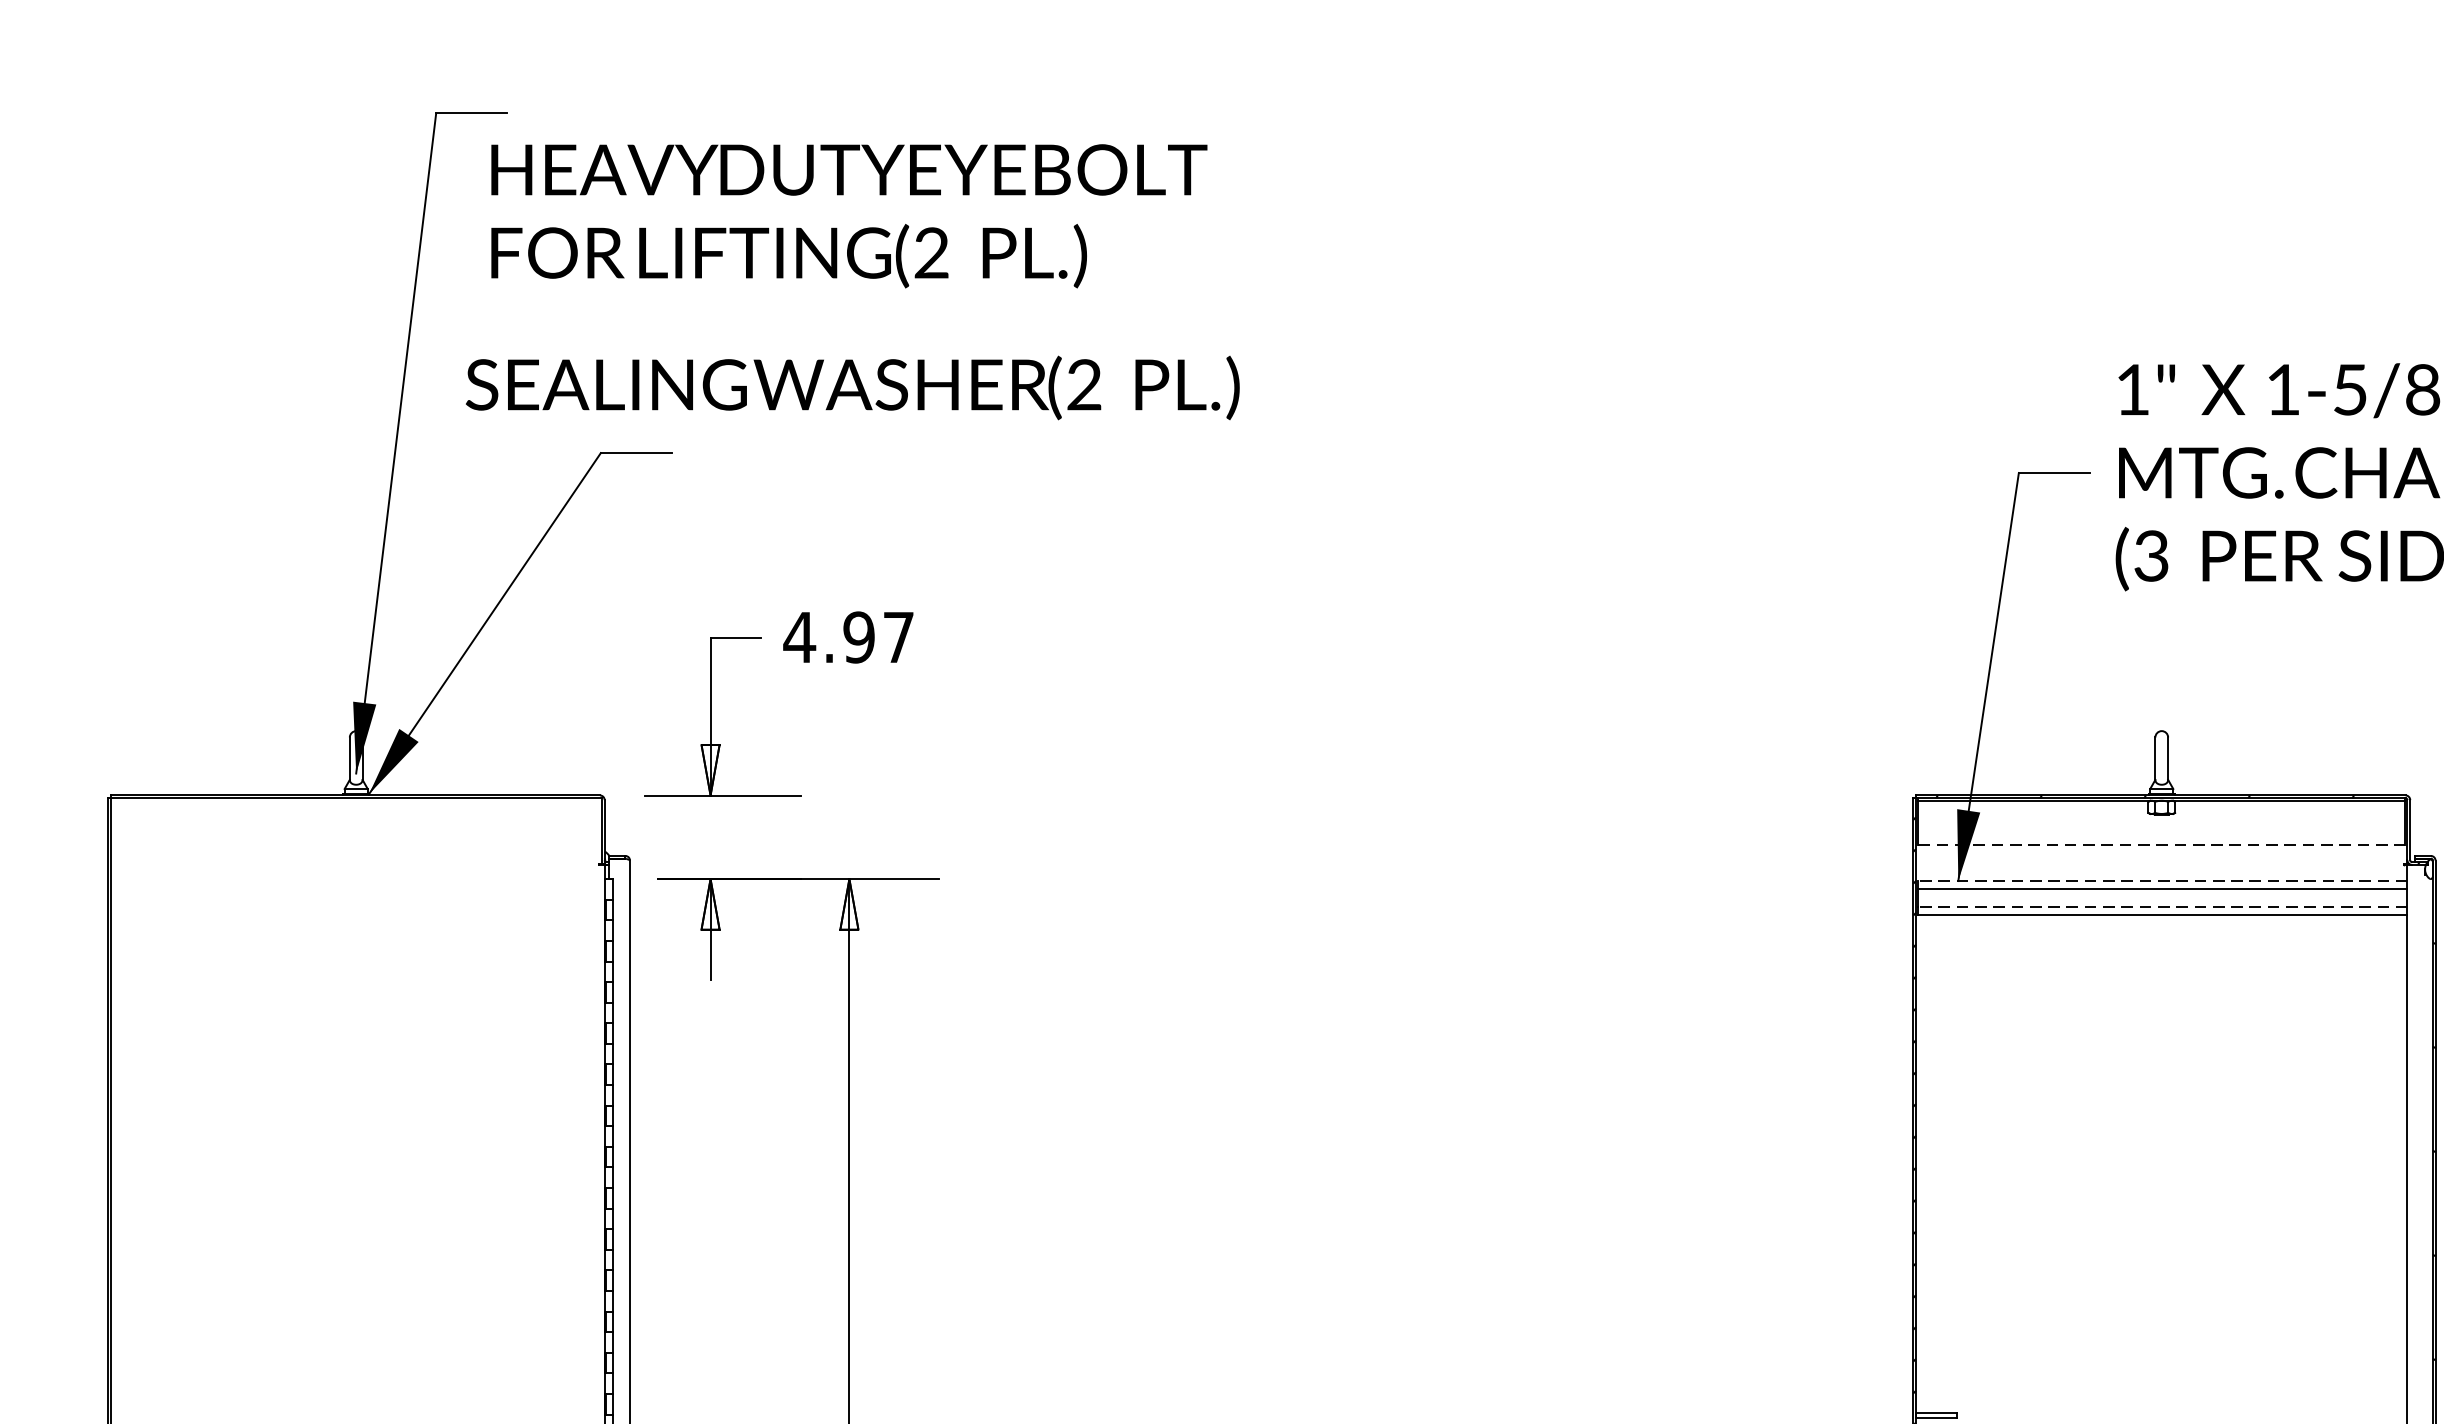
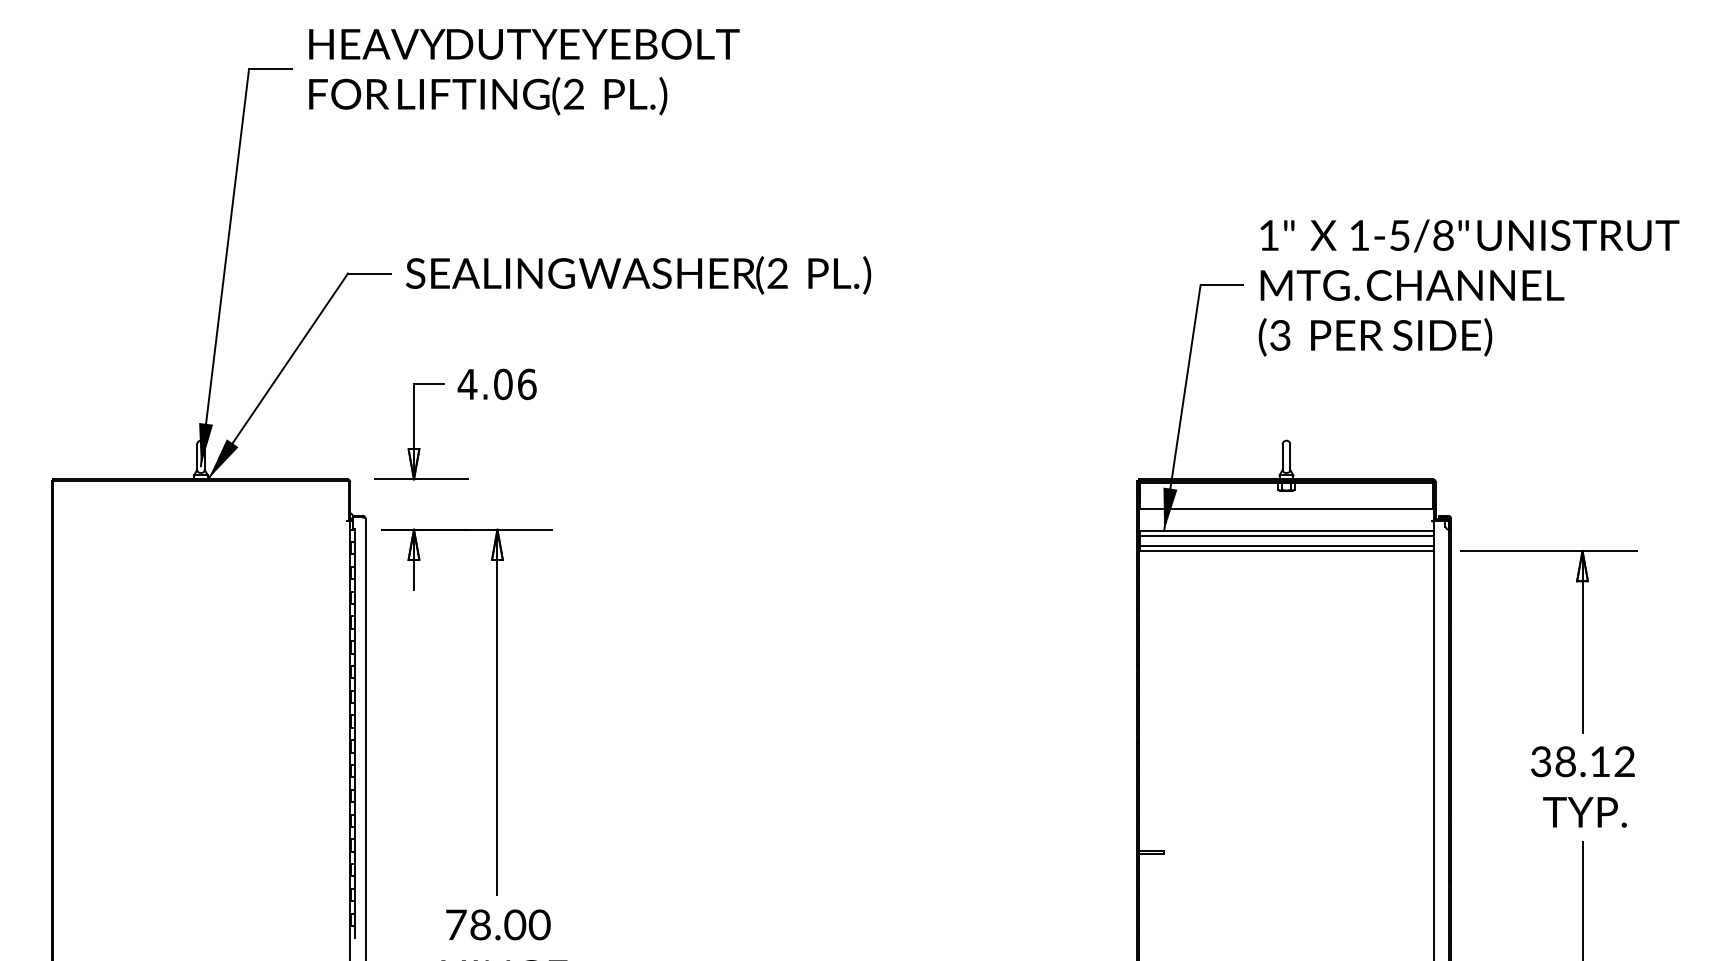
text: (849, 215) -> (524, 71), moved
text: (852, 388) -> (638, 275), moved
text: (877, 637) -> (514, 384), 4.97 -> 4.06
line: (2161, 843) -> (1286, 508), dashed -> solid
line: (2161, 880) -> (1286, 530), dashed -> solid
line: (2161, 907) -> (1286, 546), dashed -> solid

